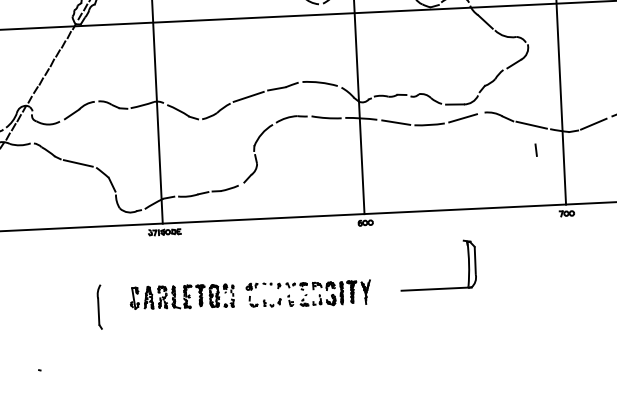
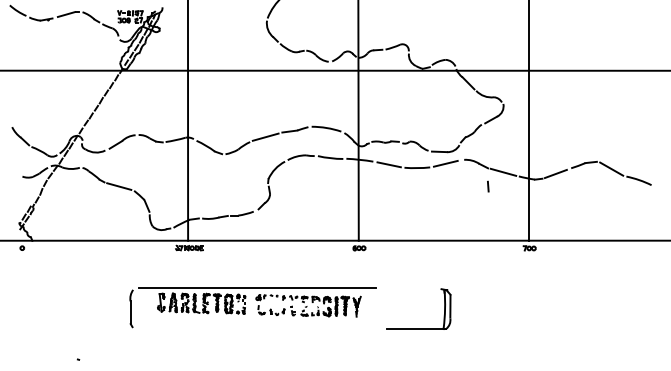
line: (536, 150) -> (488, 186), moved
line: (247, 276) -> (257, 288), added
part: (438, 288) -> (418, 328), moved

